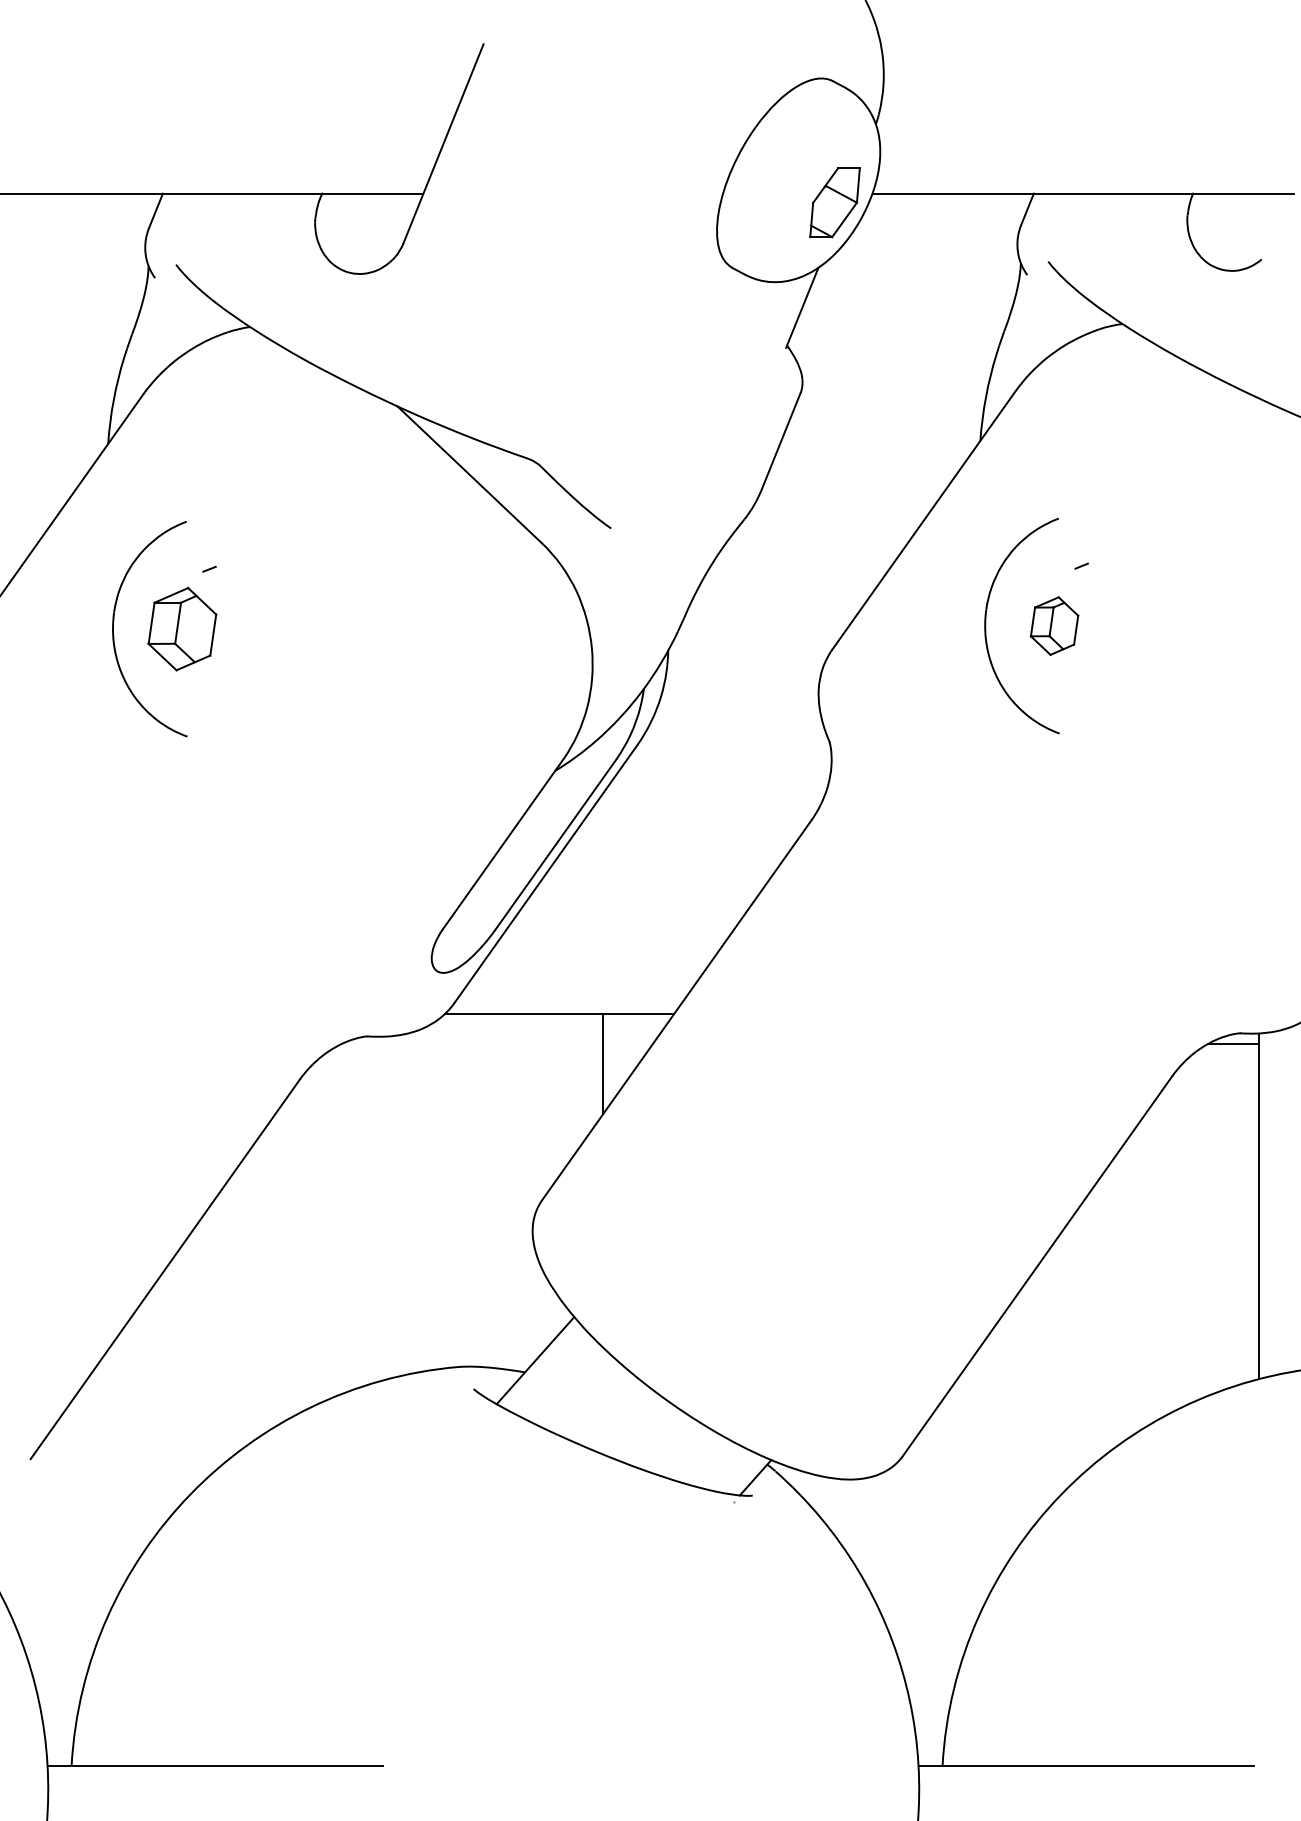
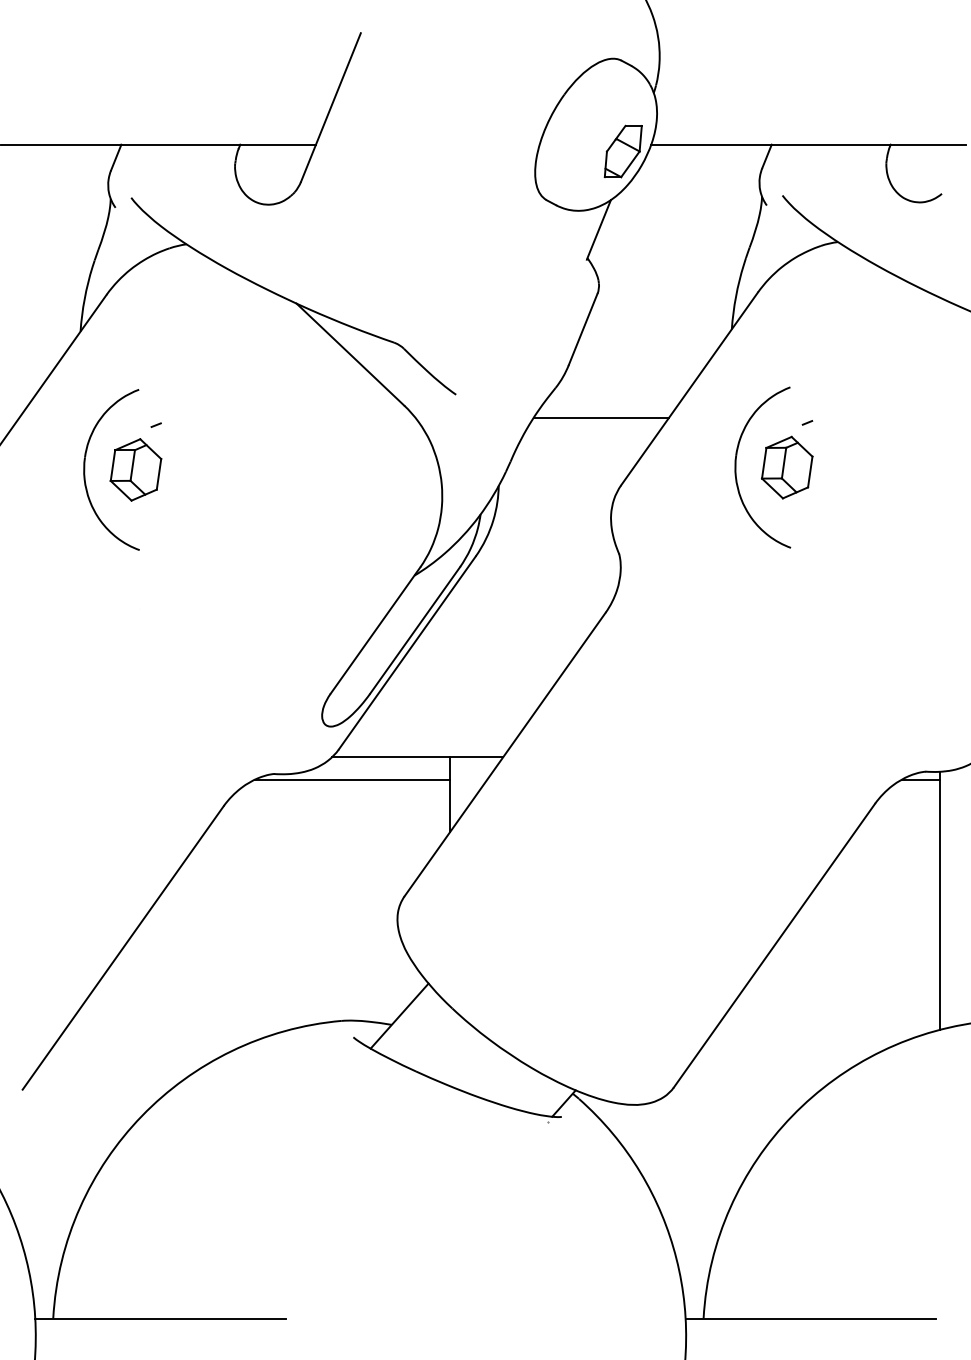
line: (805, 559) -> (601, 417), added
part: (1054, 625) -> (787, 467), size x1.43
line: (472, 1044) -> (352, 780), added

